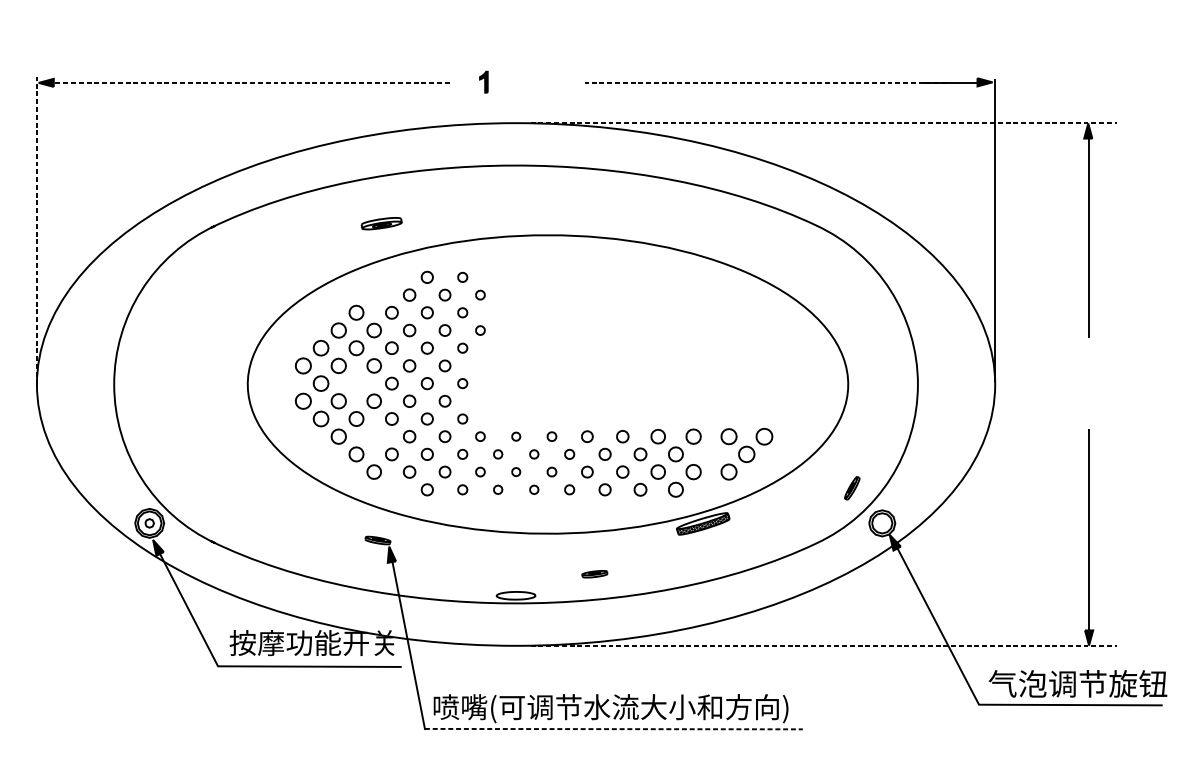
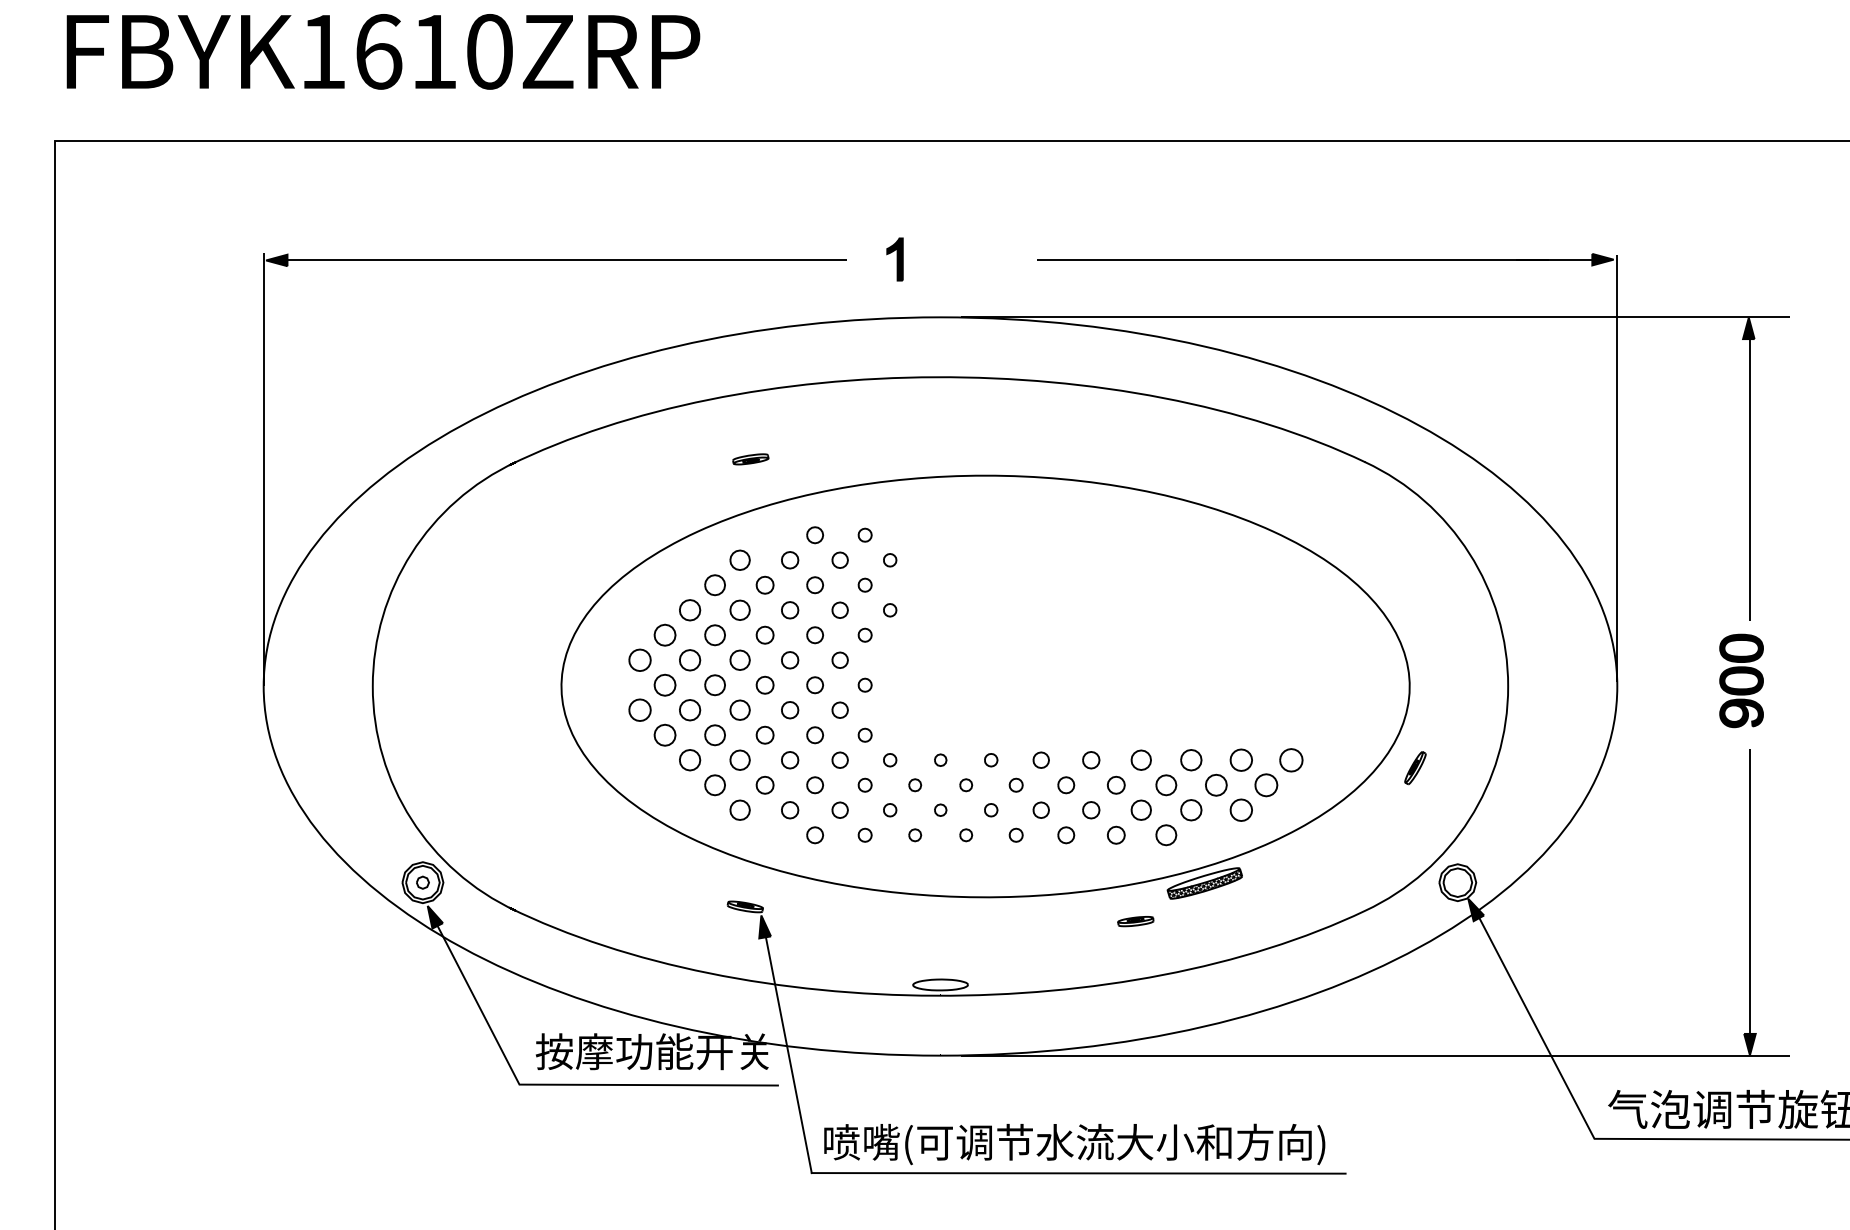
line: (247, 82) -> (561, 260), dashed -> solid
part: (483, 82) -> (894, 259), size x1.43
line: (765, 82) -> (1293, 260), dashed -> solid
line: (824, 123) -> (1375, 317), dashed -> solid
part: (381, 223) -> (750, 459), size x0.62
line: (36, 230) -> (263, 469), dashed -> solid
part: (373, 294) -> (739, 559), added
part: (1083, 380) -> (1741, 680), added
part: (356, 383) -> (714, 685), added
part: (373, 436) -> (739, 759), added
part: (711, 453) -> (1216, 784), added
part: (852, 488) -> (1415, 768), moved
part: (594, 574) -> (1135, 921), moved
line: (824, 645) -> (1375, 1055), dashed -> solid
line: (613, 729) -> (1078, 1173), dashed -> solid

